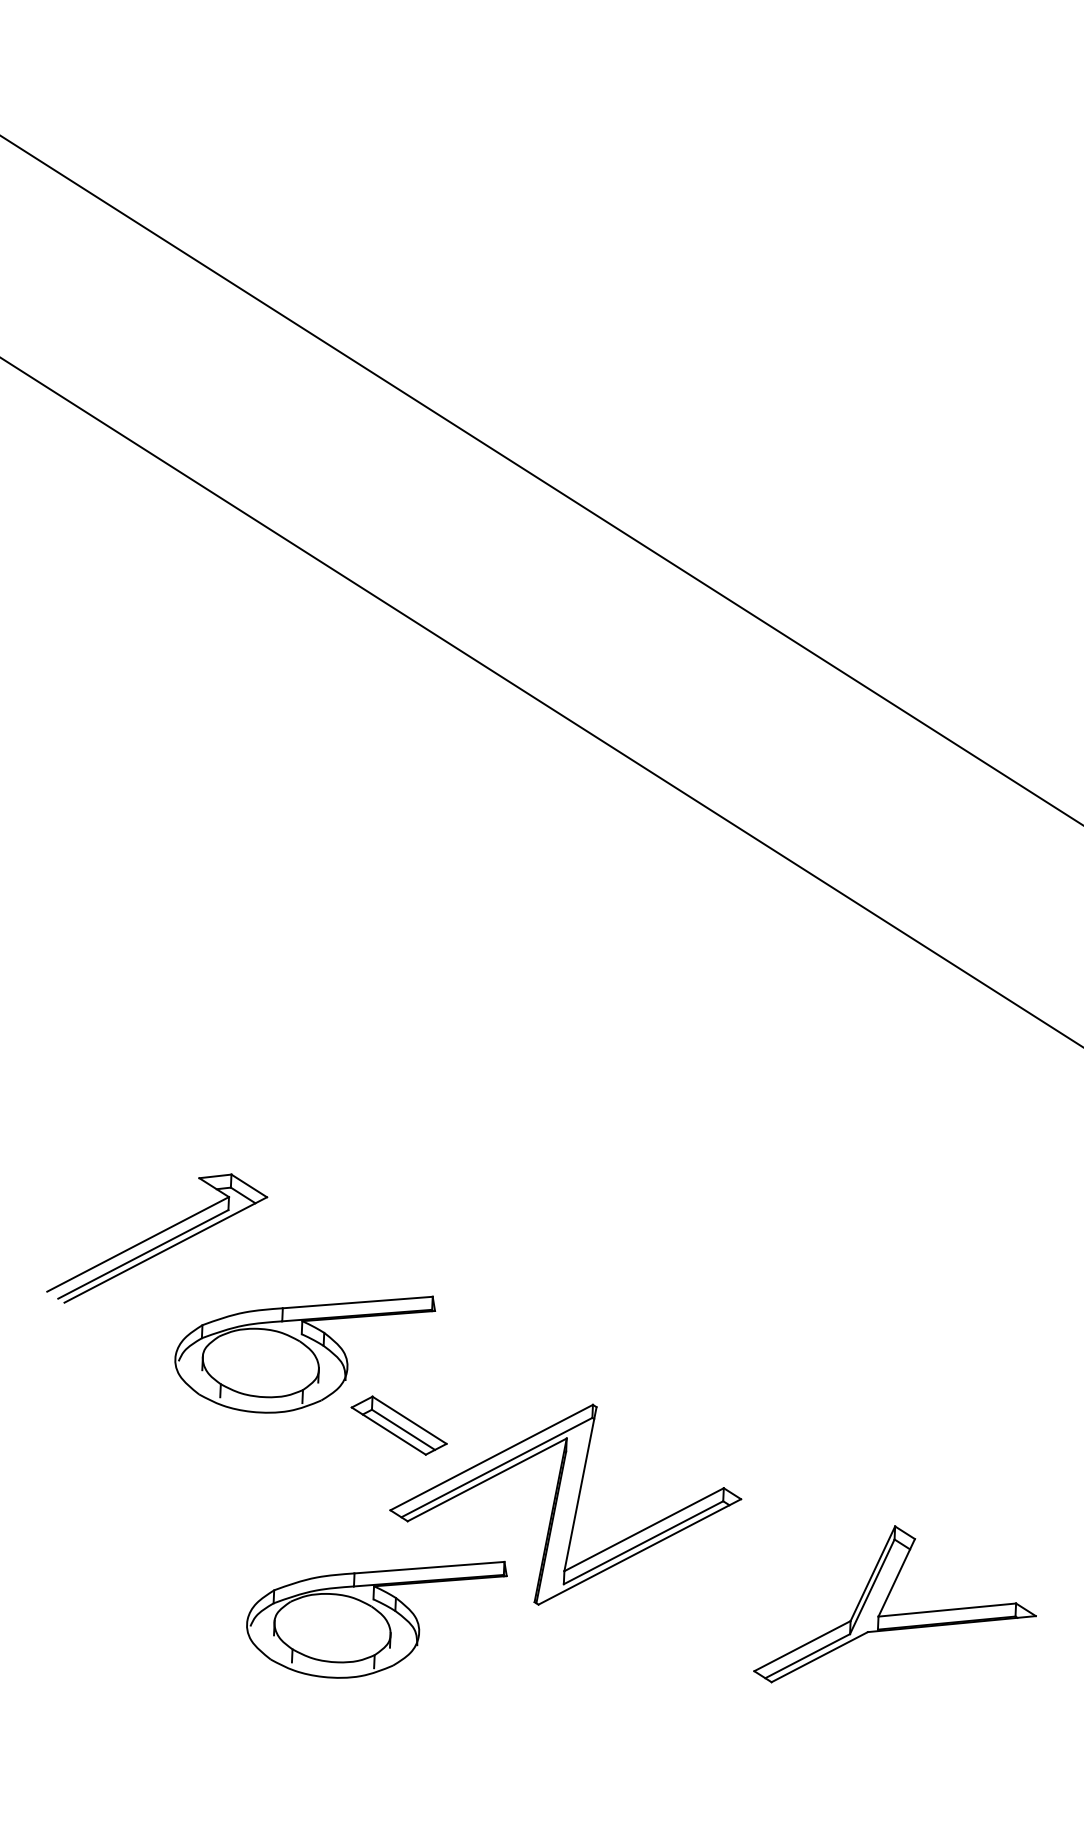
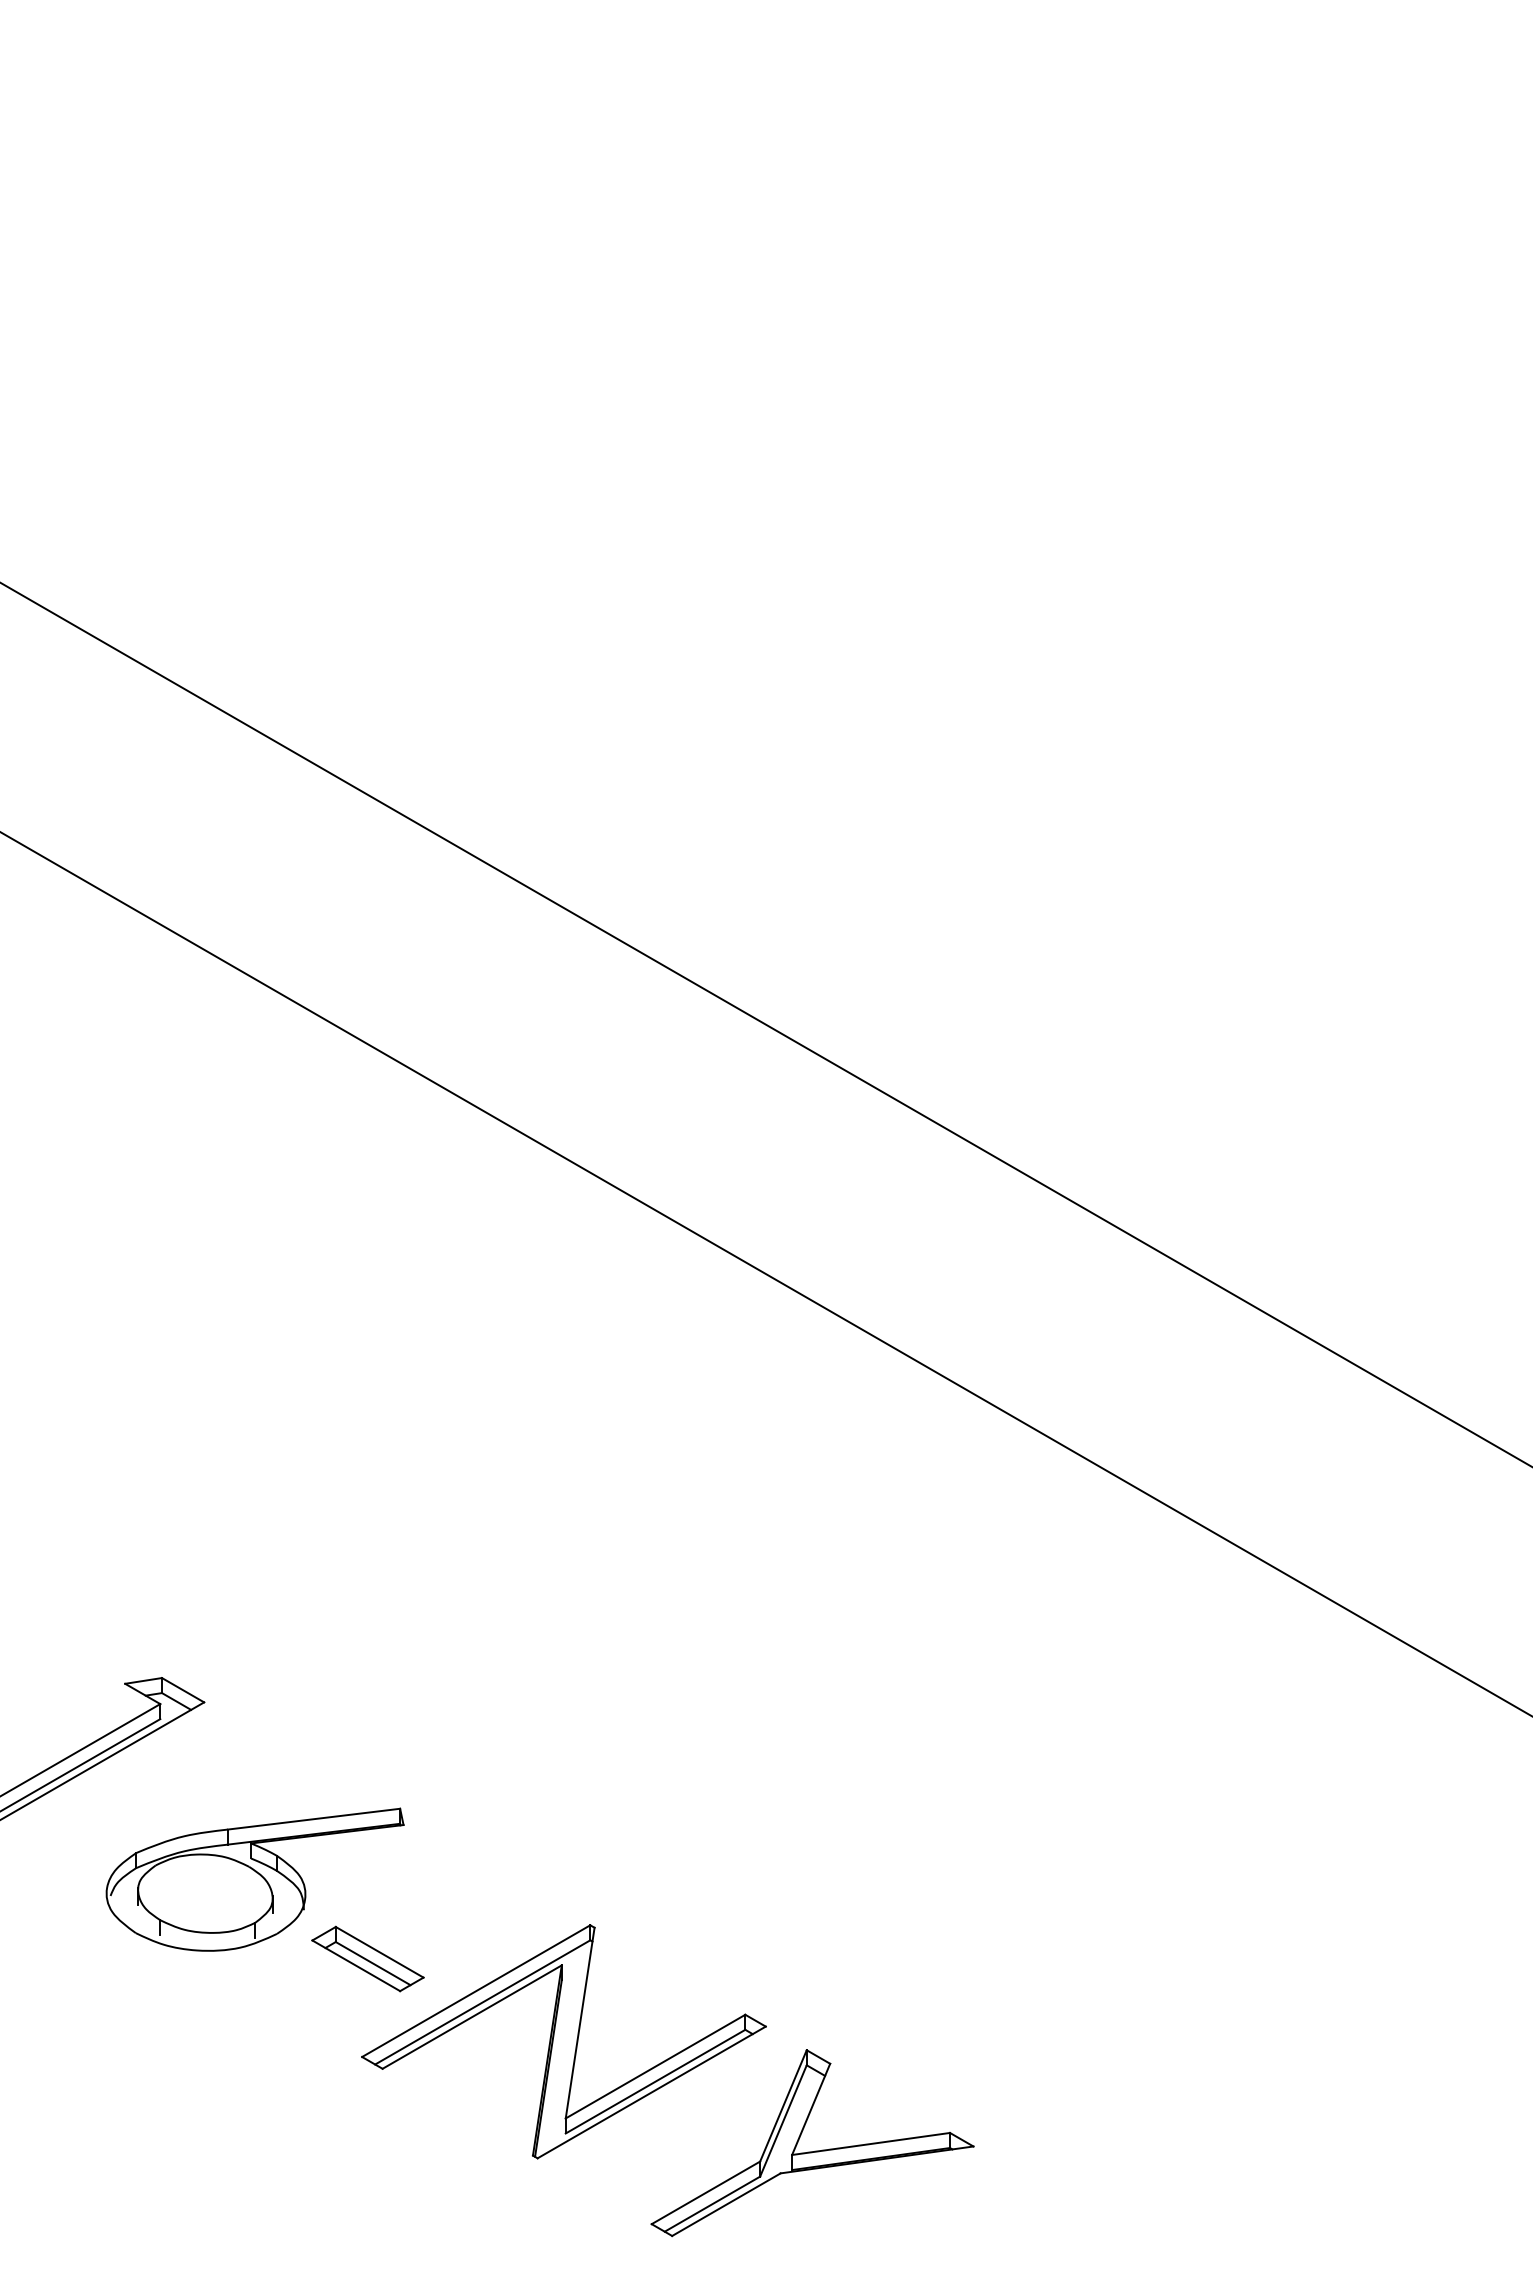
part: (898, 1613) -> (815, 2150), moved
part: (375, 1617) -> (350, 2181), removed

